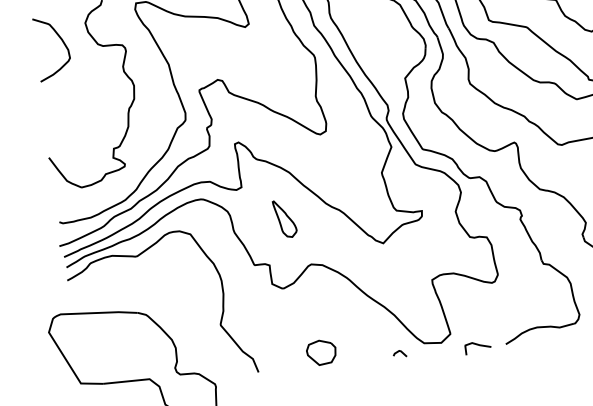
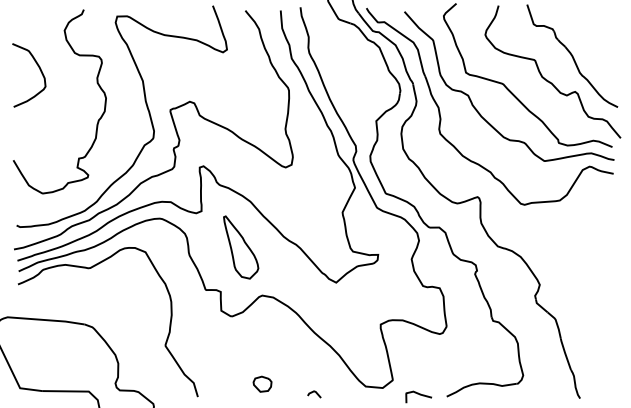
curve: (62, 41) -> (39, 69), moved
part: (285, 218) -> (241, 247), size x1.67
part: (321, 351) -> (262, 383), size x0.62
line: (400, 352) -> (315, 393), moved

